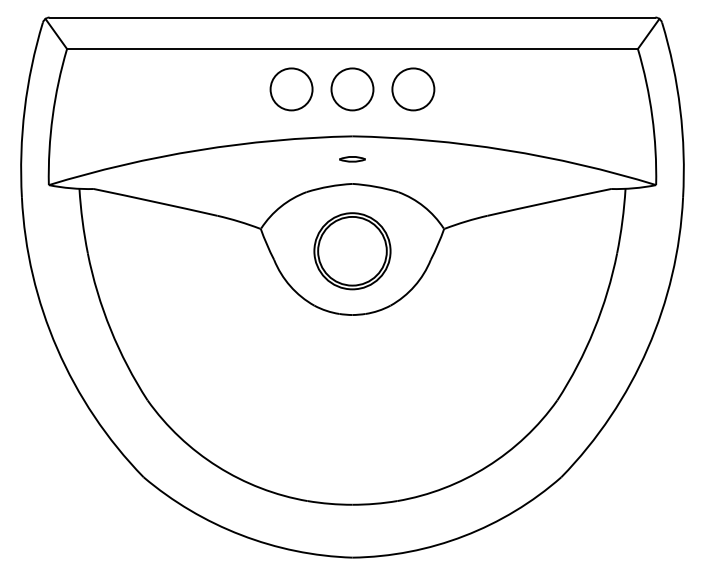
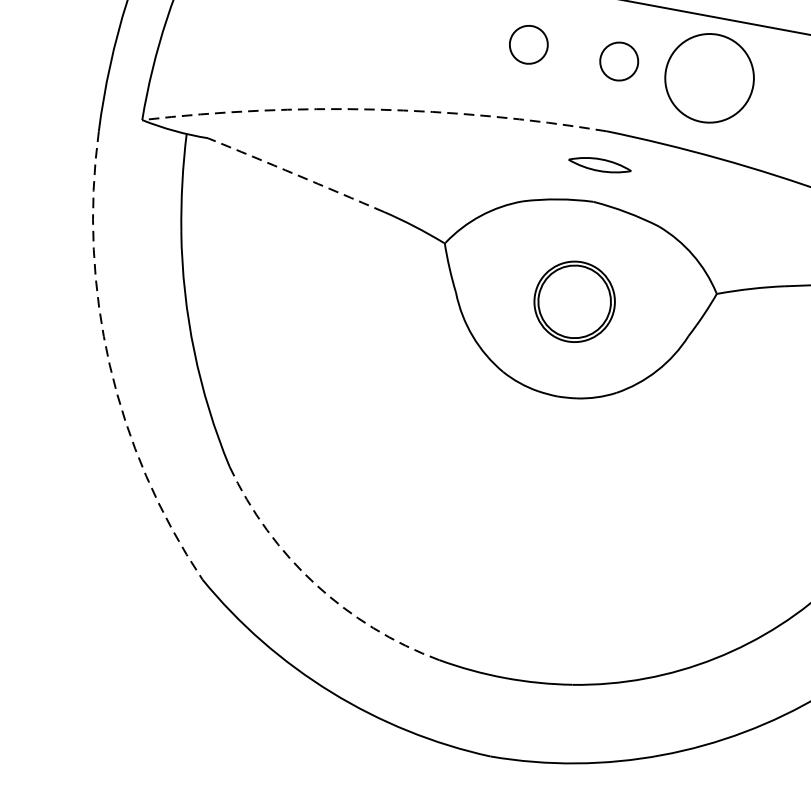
circle: (291, 89) -> (528, 44), size x0.6
circle: (352, 89) -> (619, 61), size x0.6
circle: (413, 89) -> (709, 78), size x1.4
arc: (198, 150) -> (373, 109), solid -> dashed
part: (352, 159) -> (599, 165), size x1.6
arc: (155, 202) -> (295, 175), solid -> dashed
part: (352, 251) -> (574, 302), size x0.7
arc: (57, 348) -> (110, 364), solid -> dashed
arc: (217, 466) -> (315, 584), solid -> dashed

